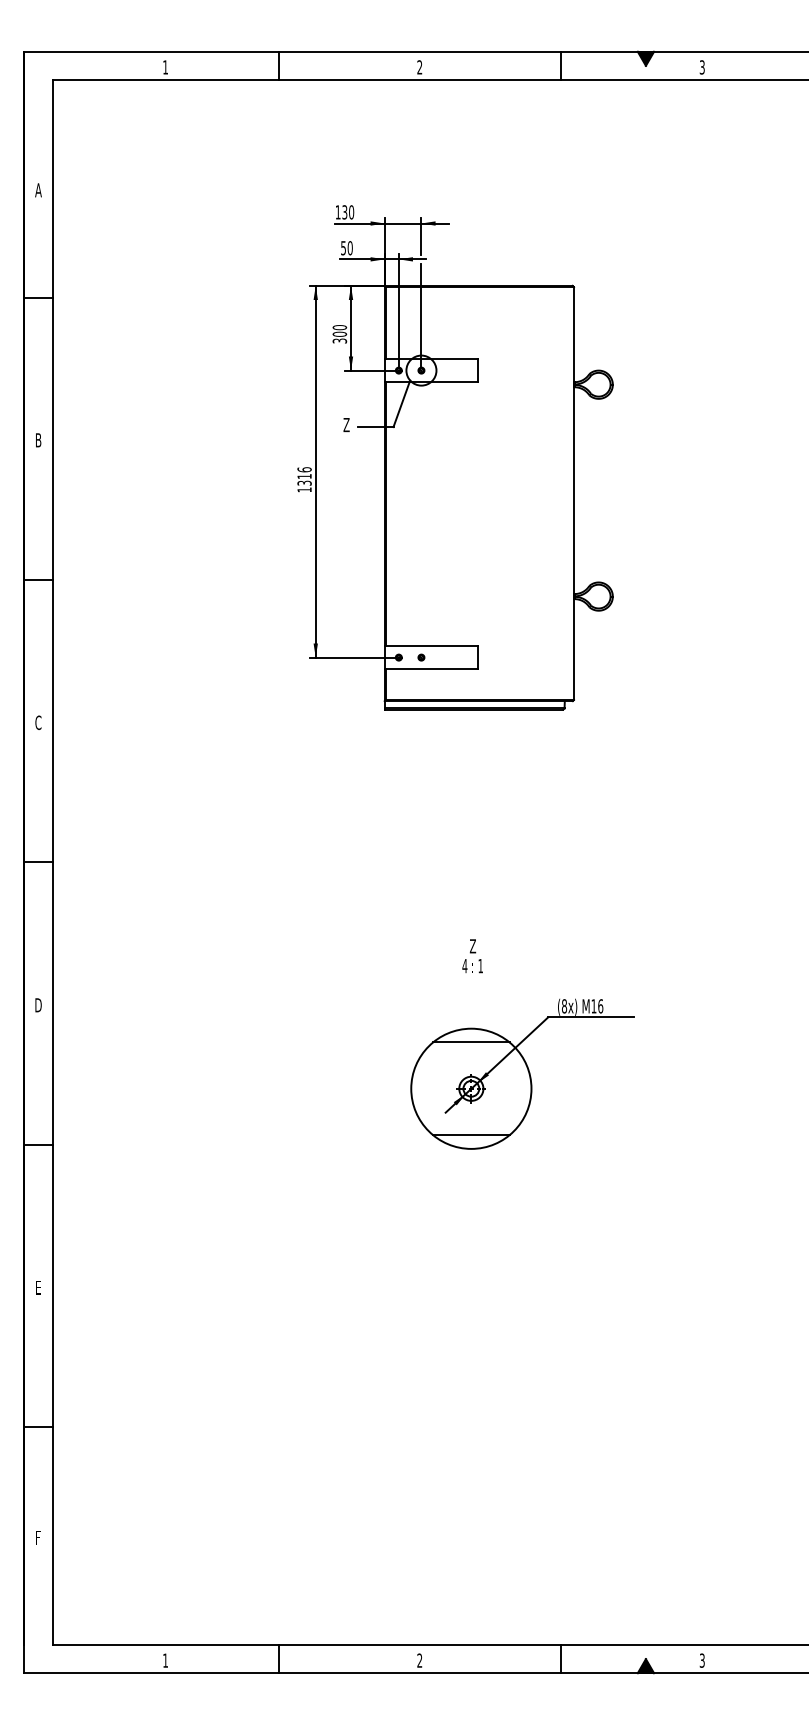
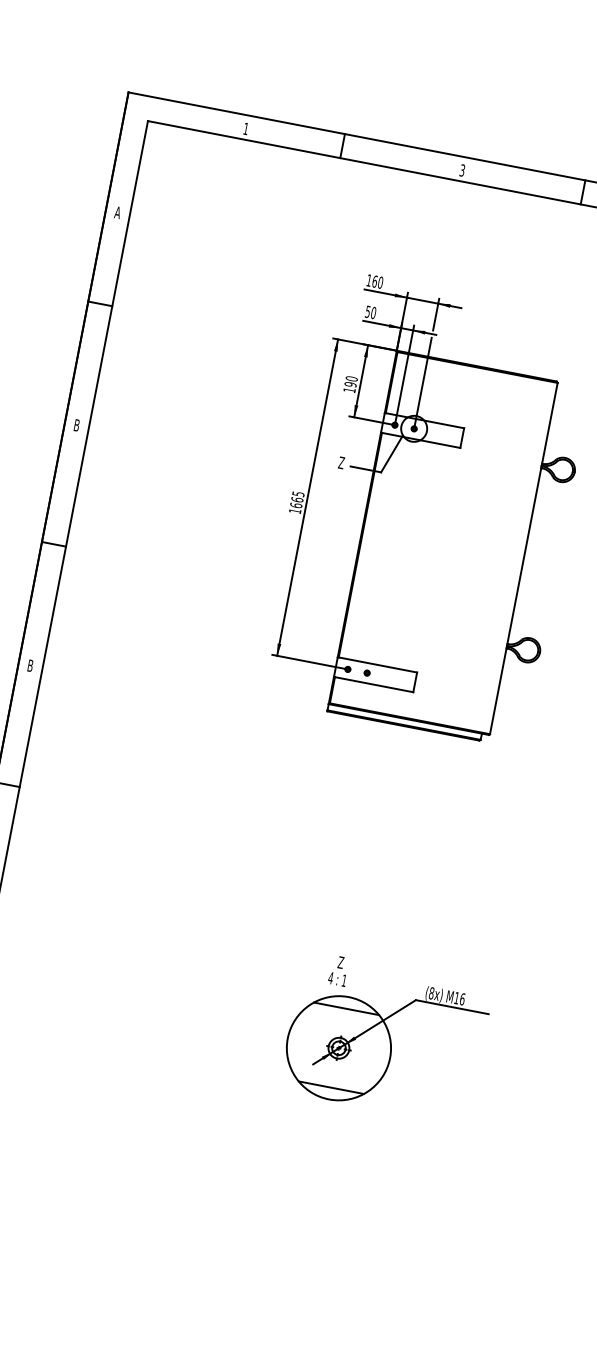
text: (419, 67) -> (462, 170), 2 -> 3
text: (344, 212) -> (374, 281), 130 -> 160
text: (339, 337) -> (349, 387), 300 -> 190
text: (304, 476) -> (297, 499), 1316 -> 1665
text: (38, 722) -> (30, 665), C -> B
text: (472, 956) -> (338, 971), moved

